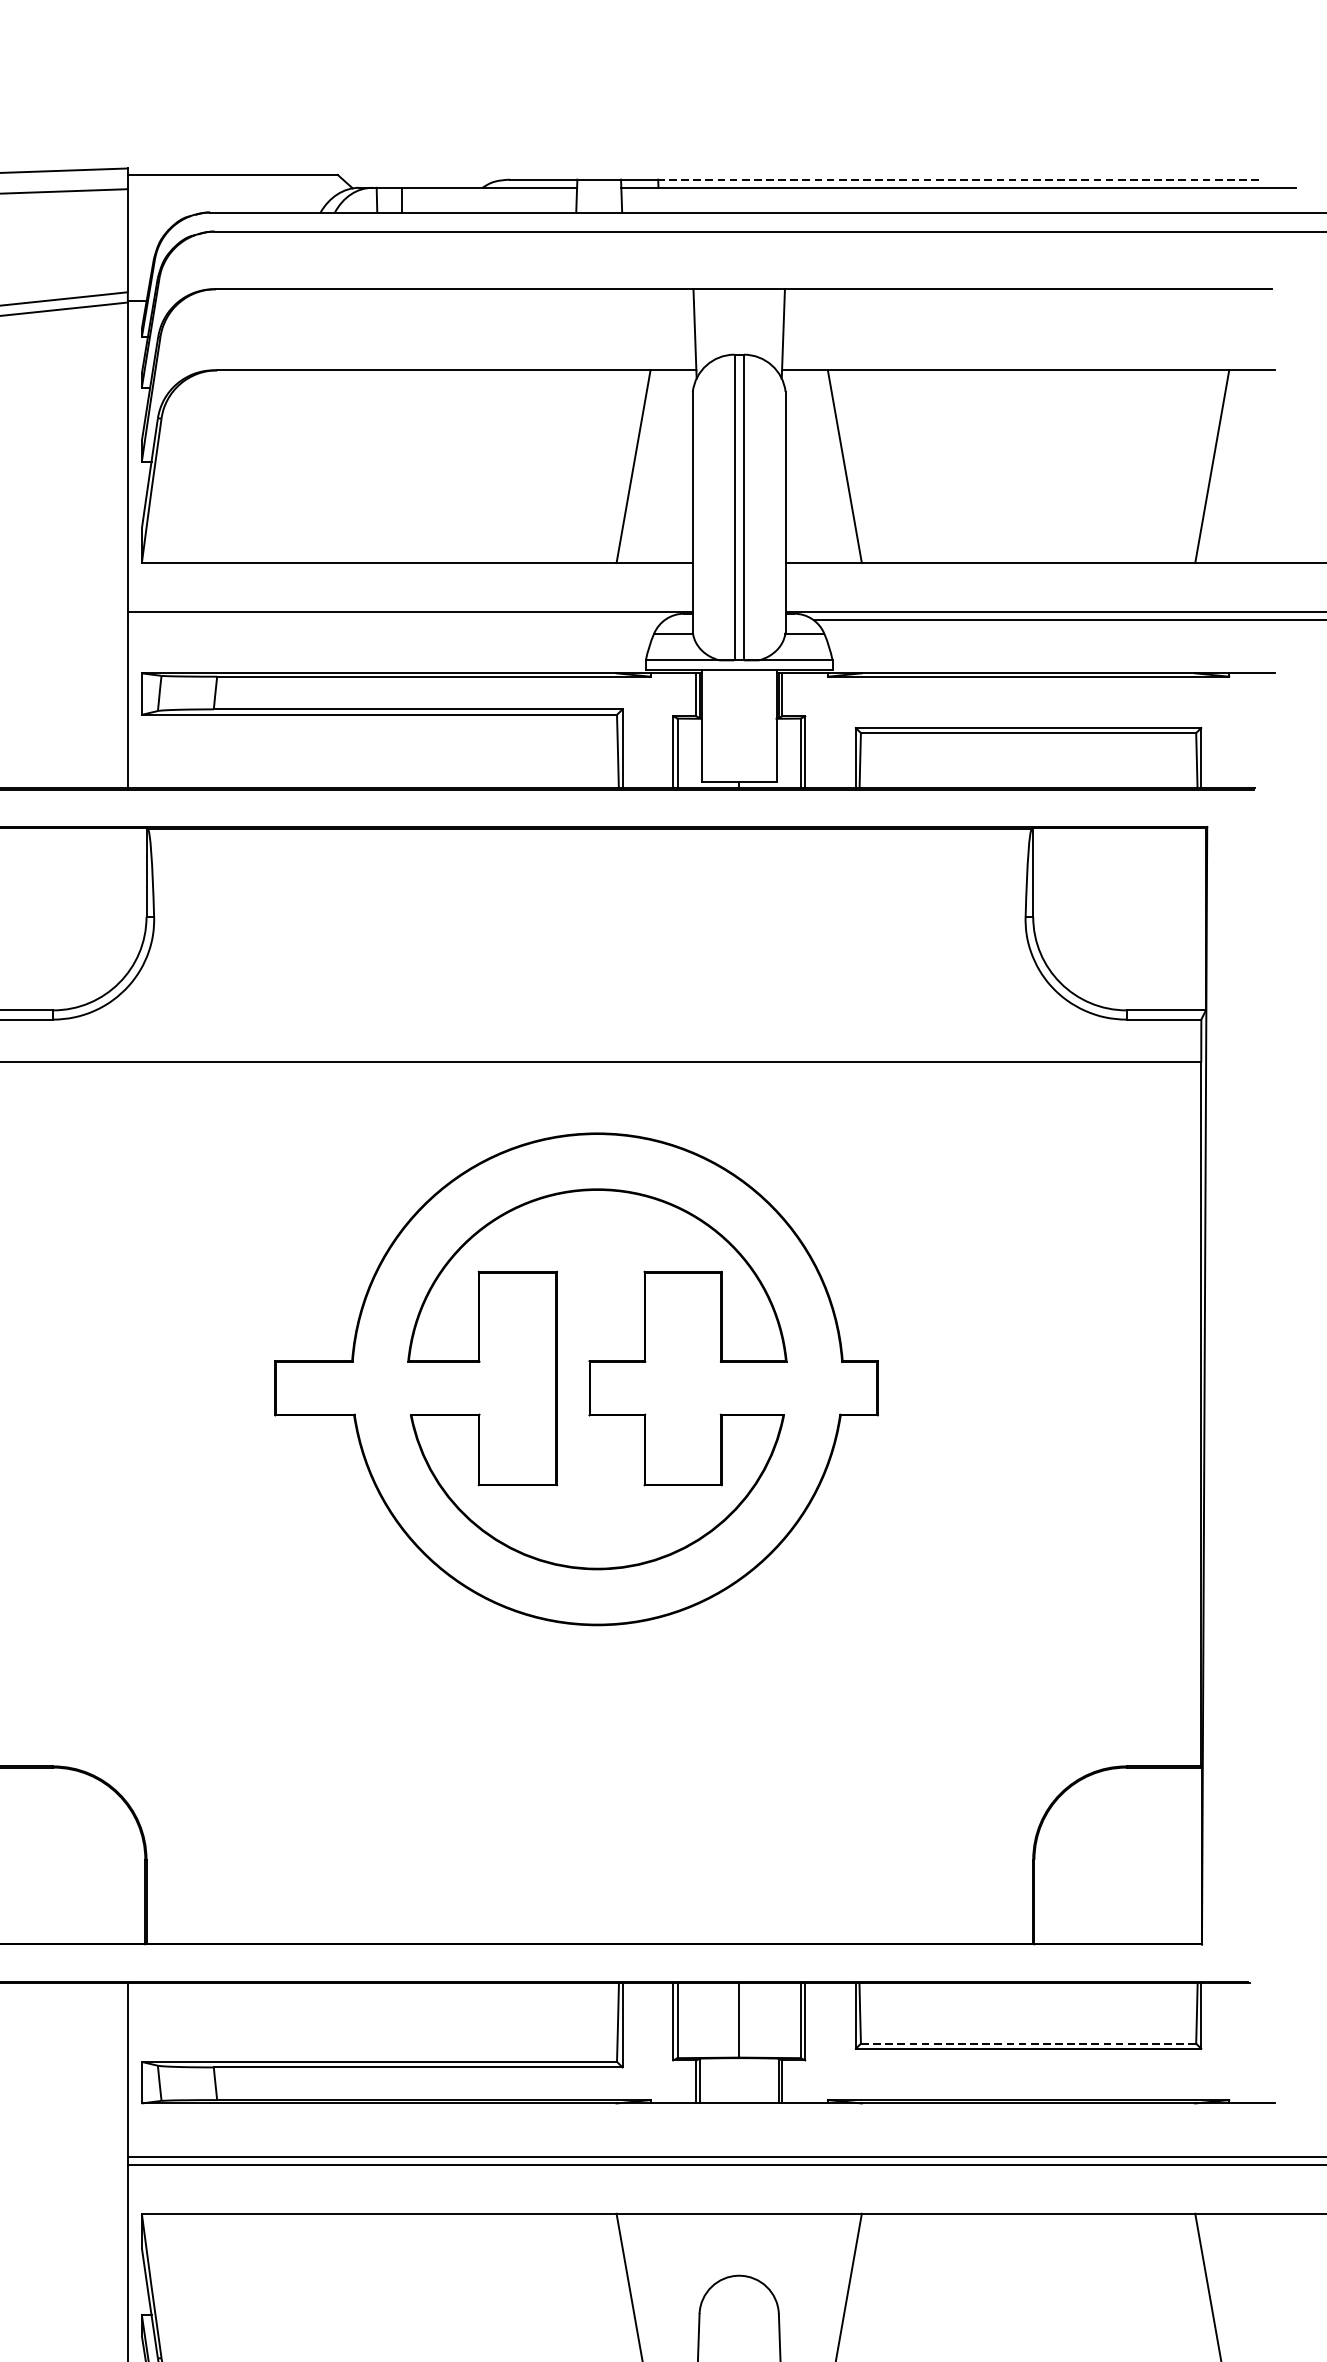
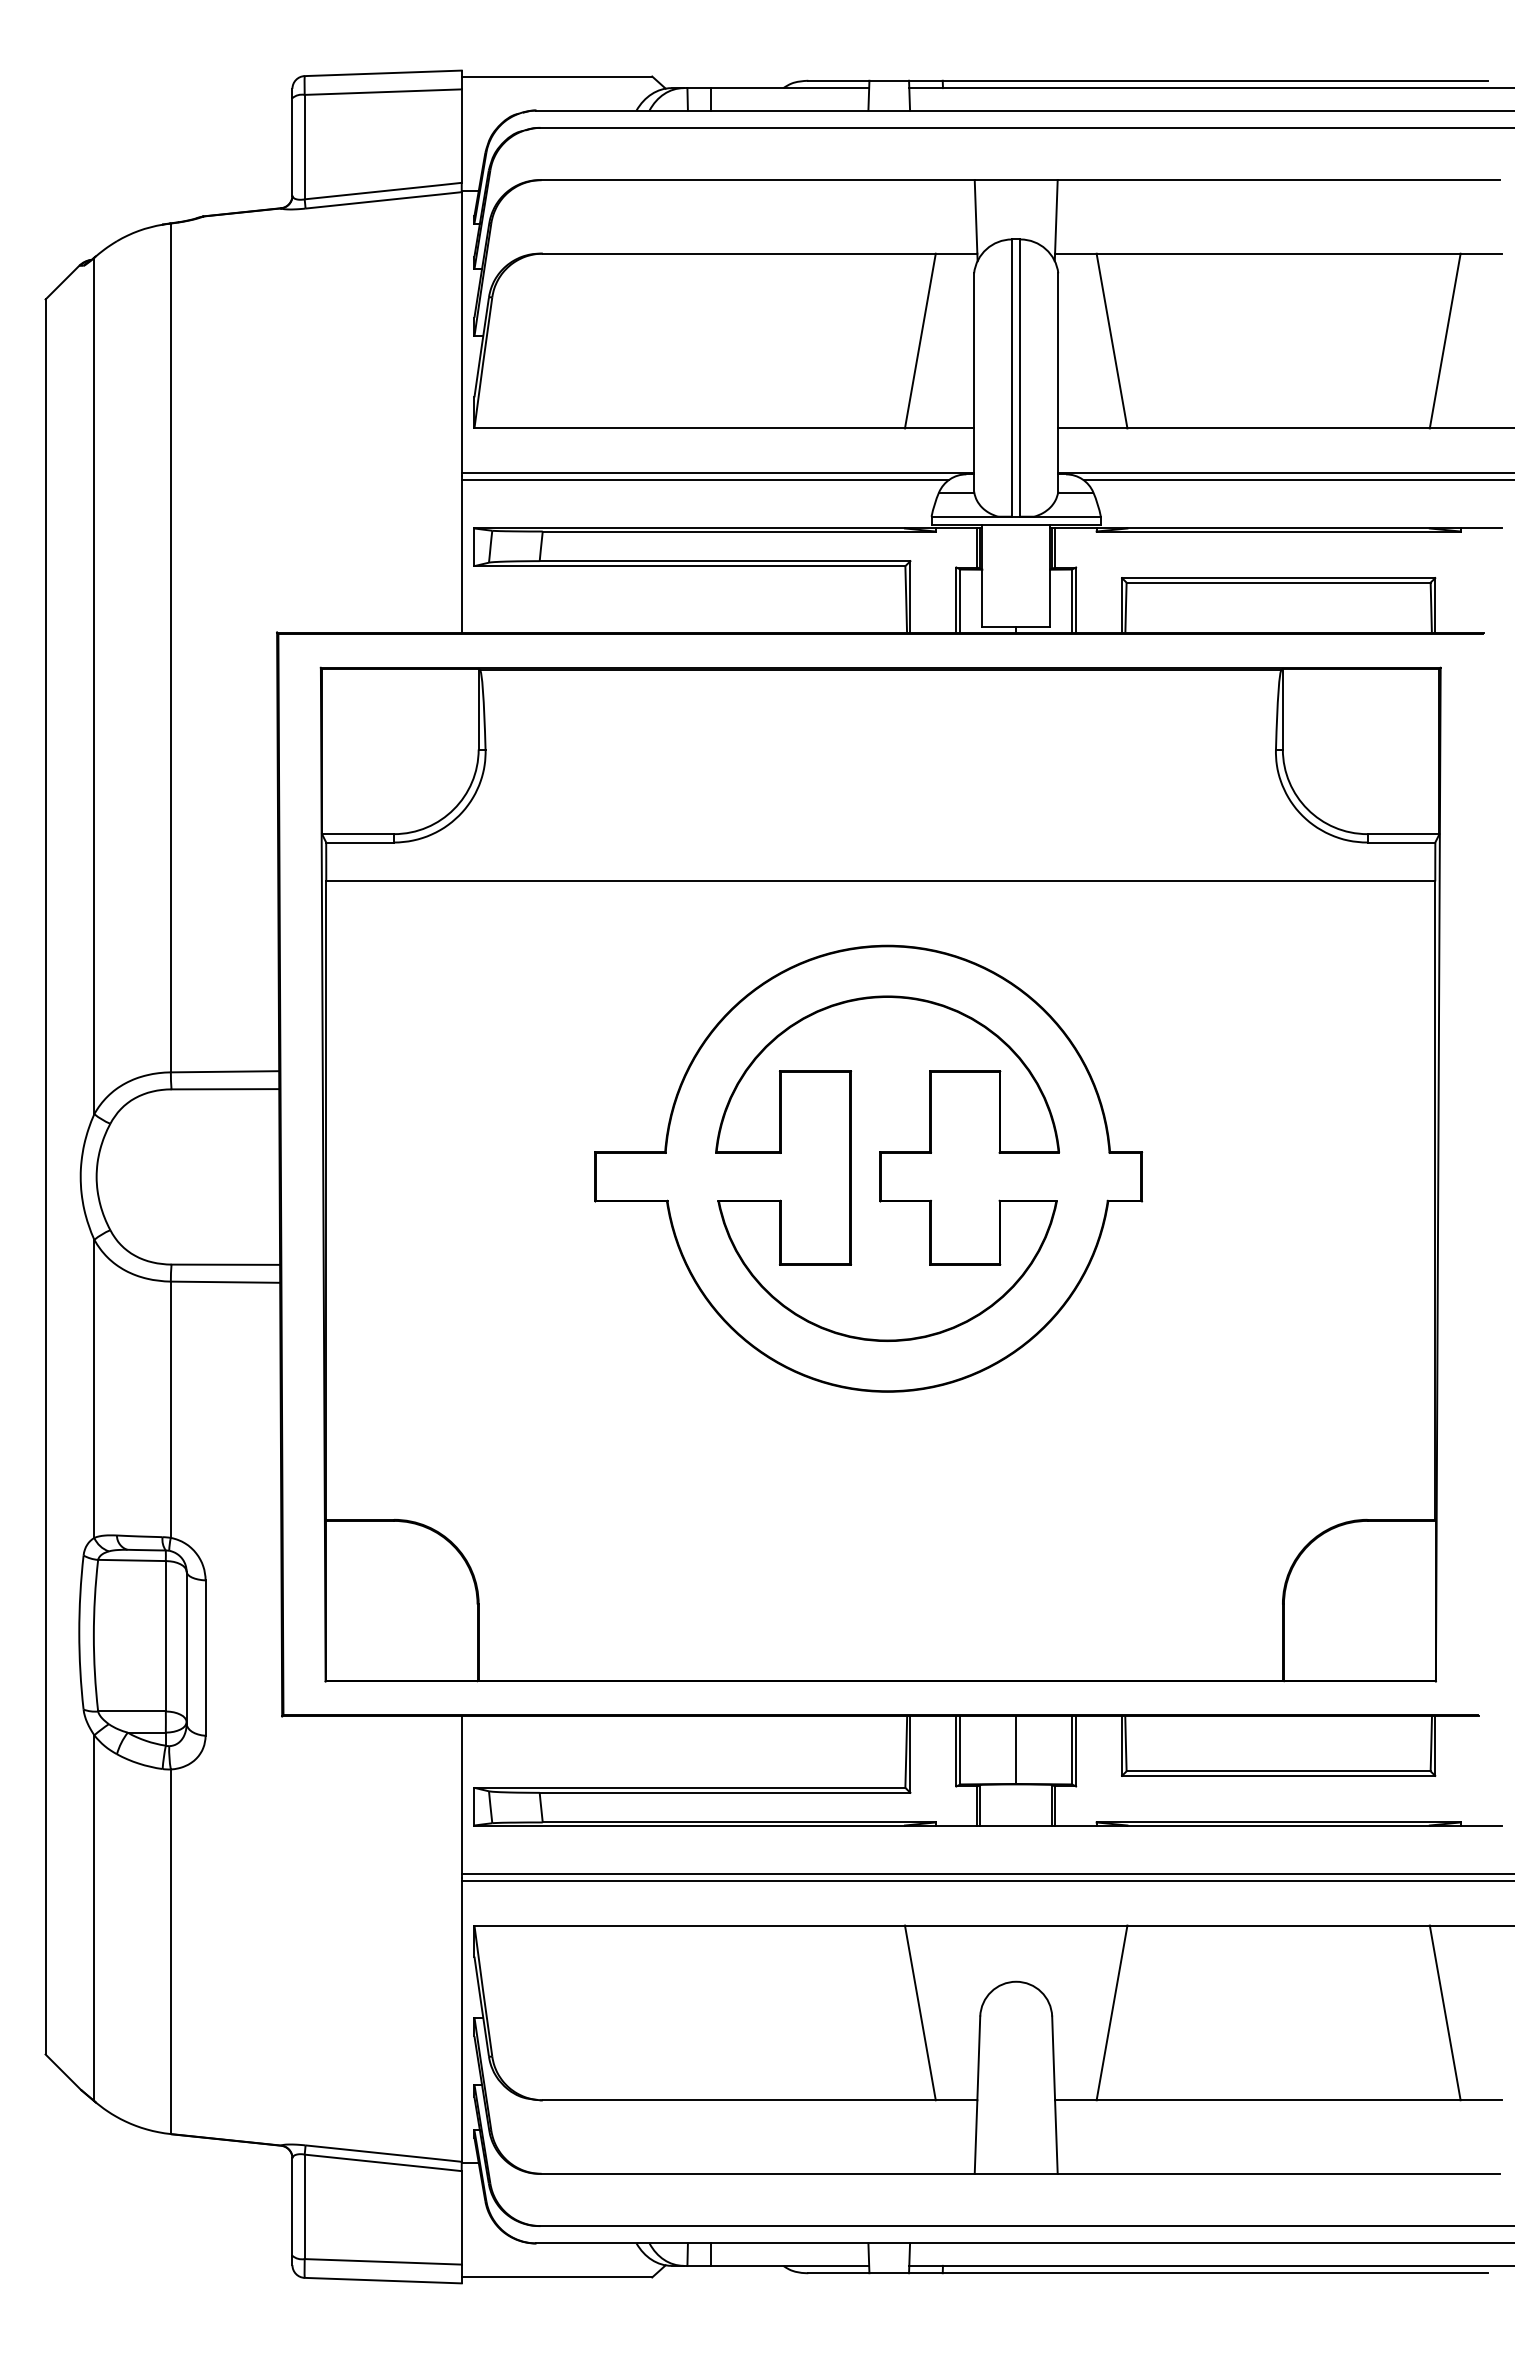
line: (957, 179) -> (1214, 80), dashed -> solid
line: (395, 620) -> (704, 480), added
line: (1028, 2043) -> (1278, 1771), dashed -> solid

